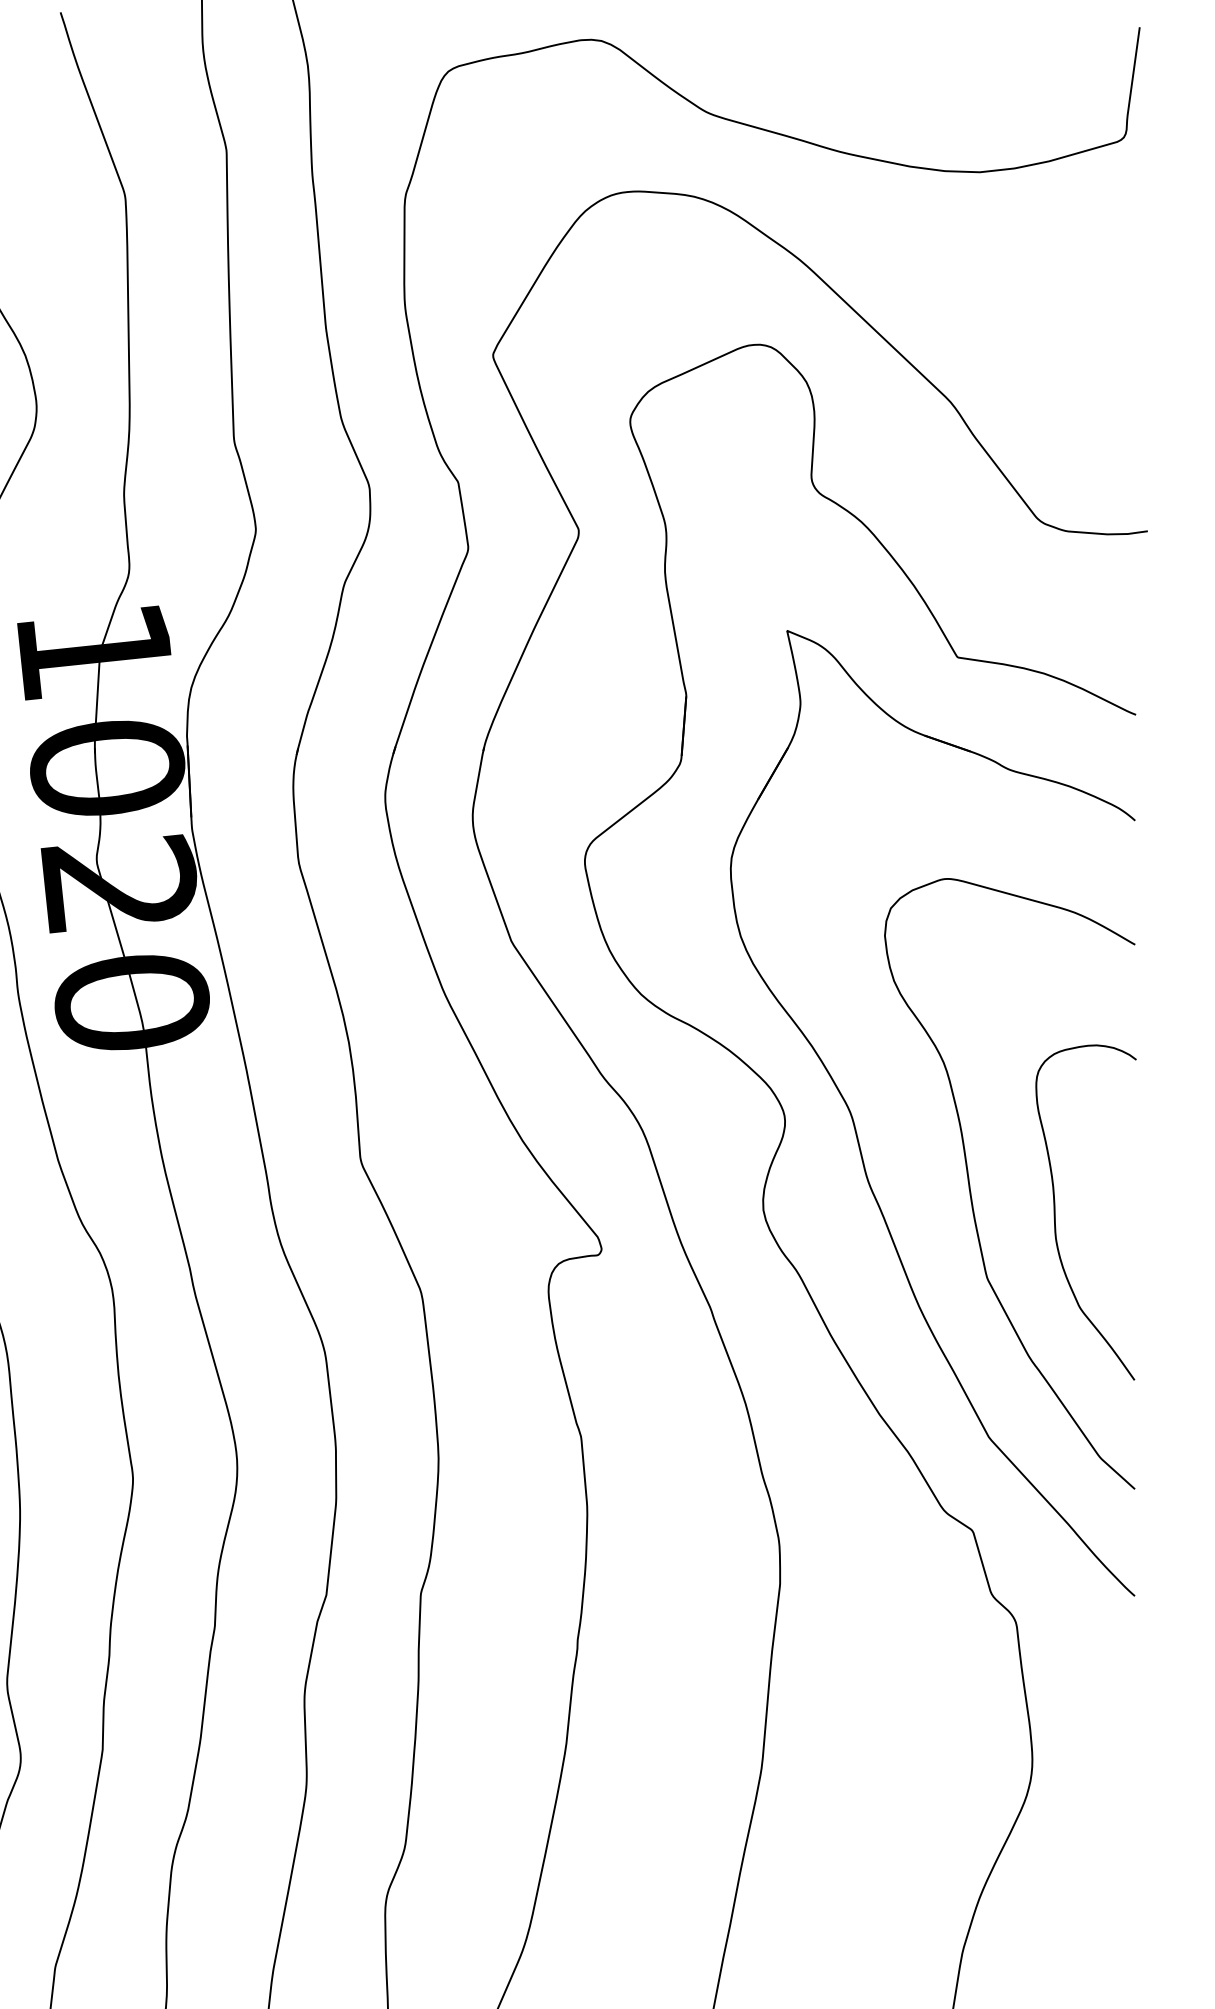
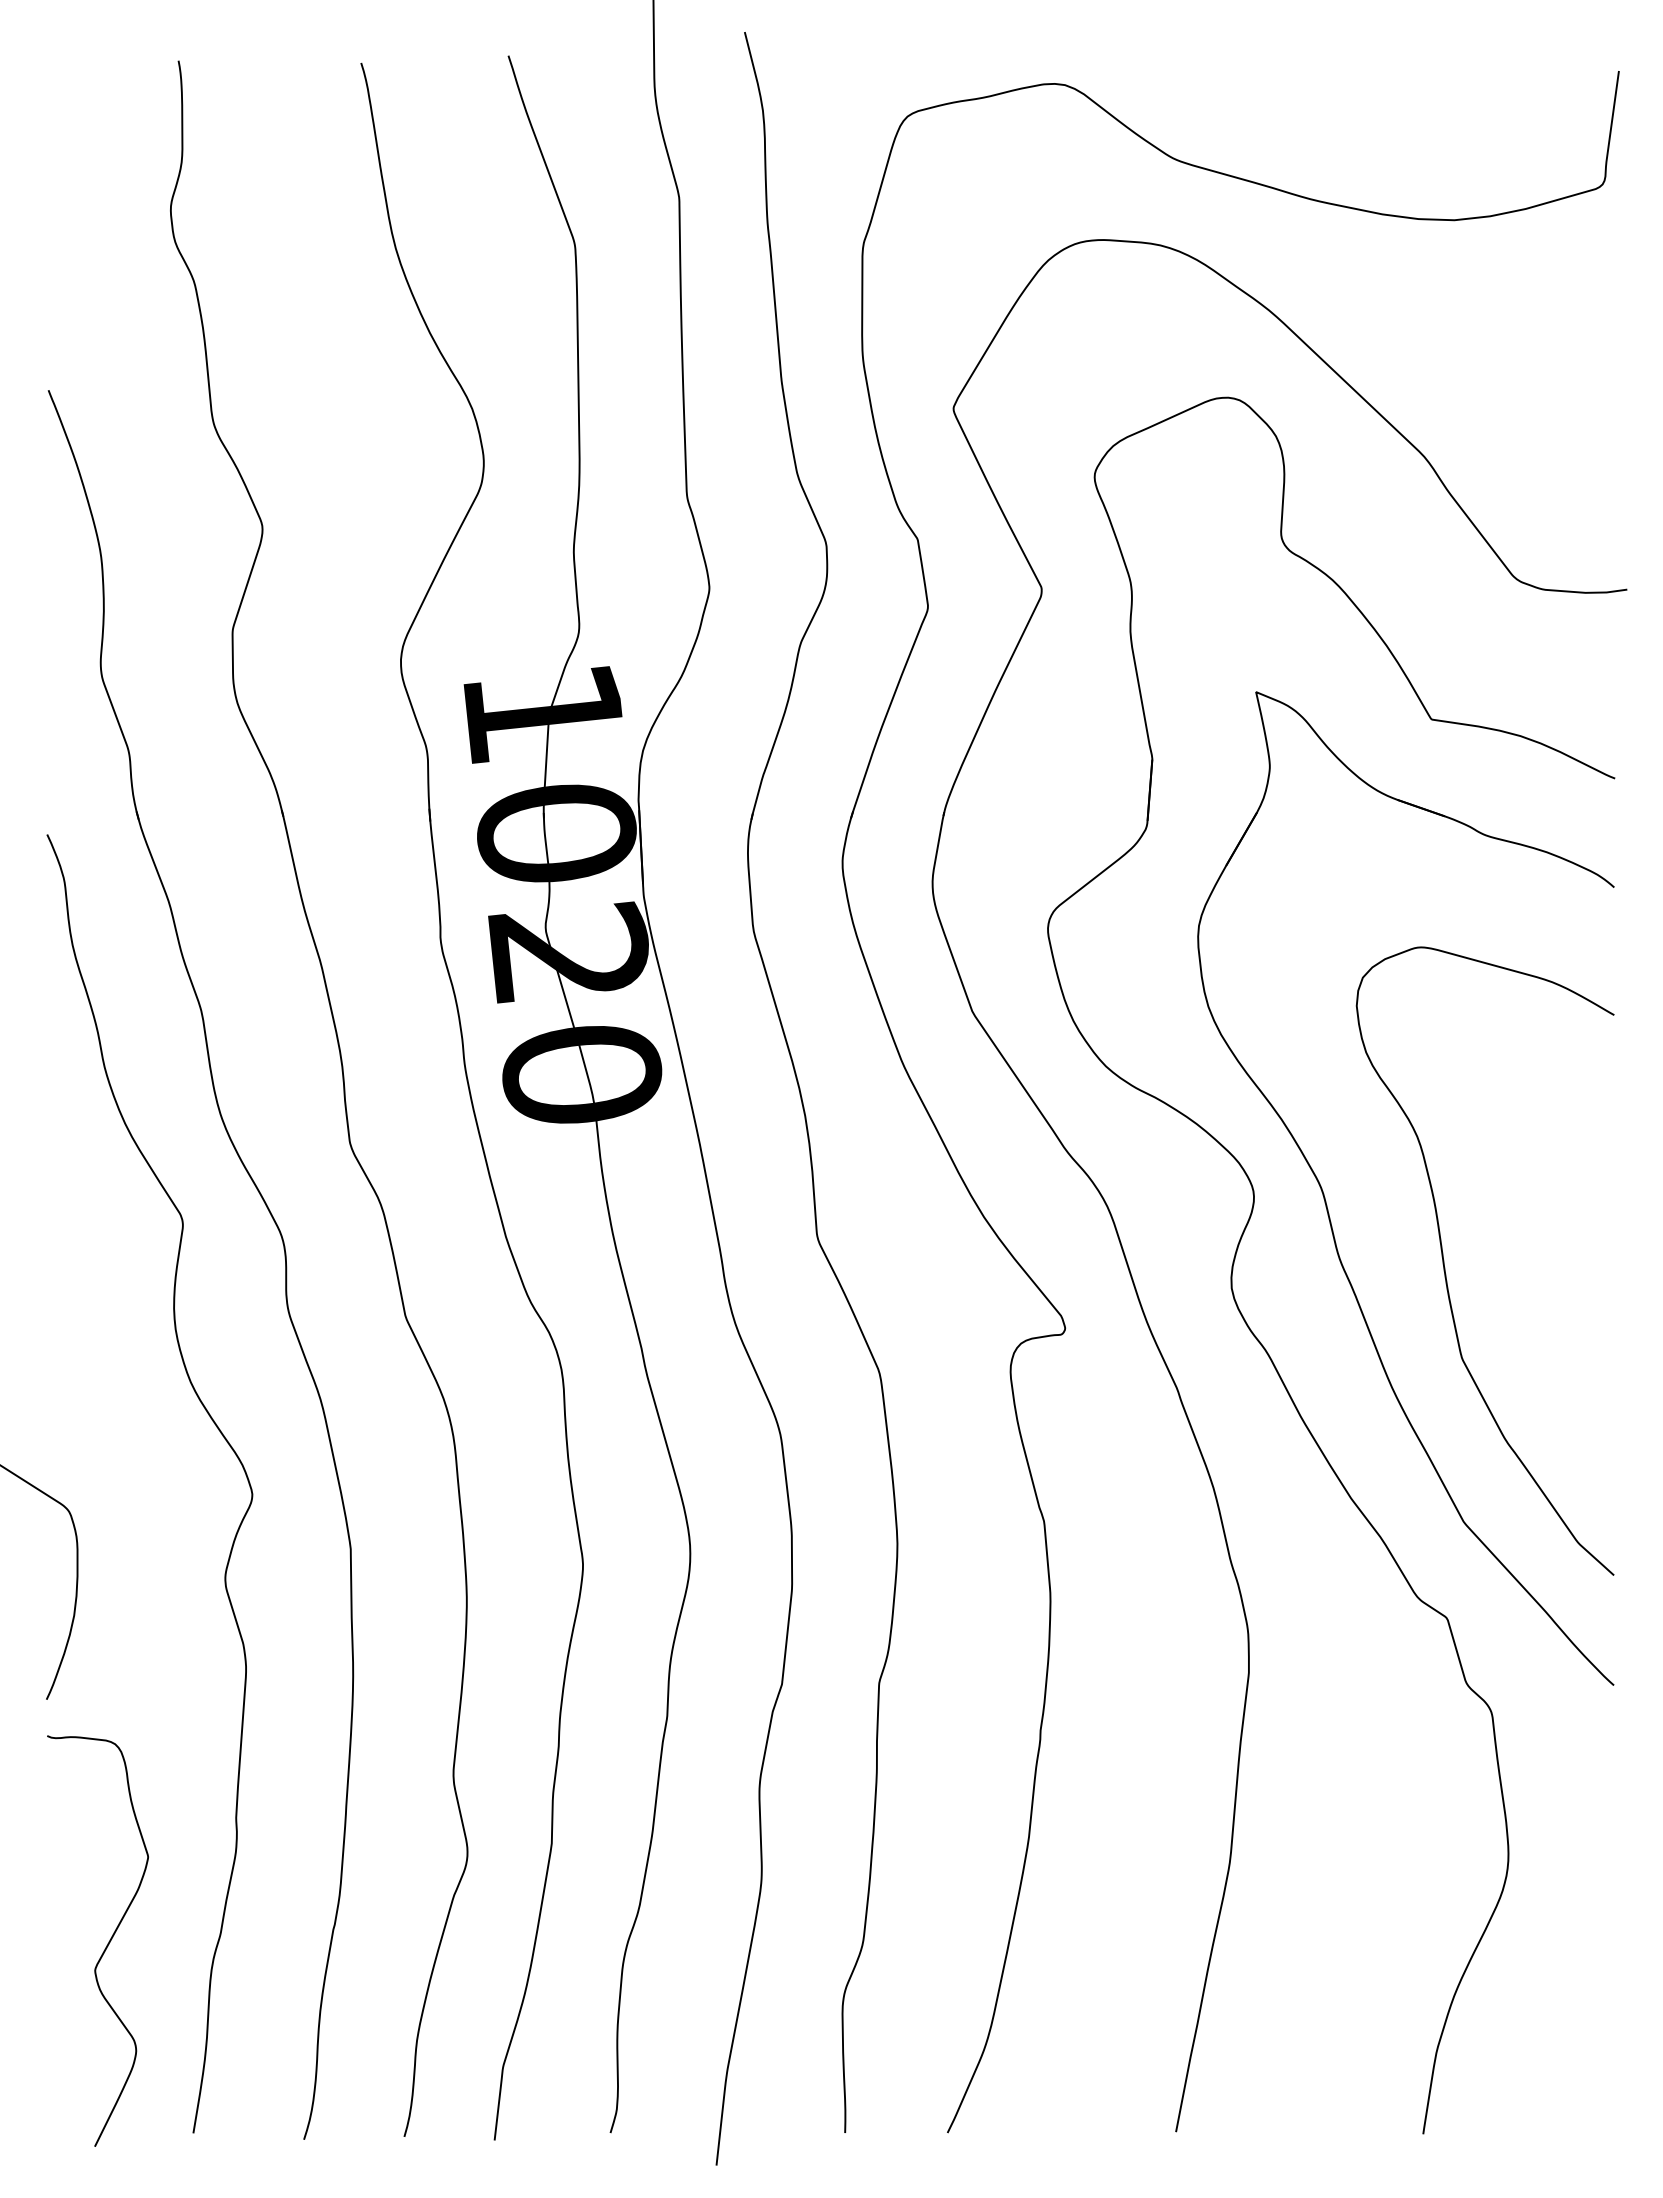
curve: (1055, 1212) -> (1532, 1290), removed

